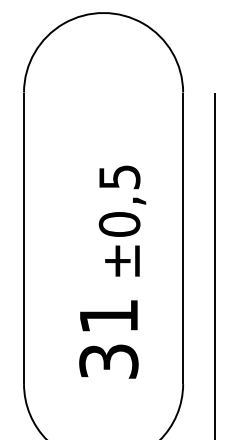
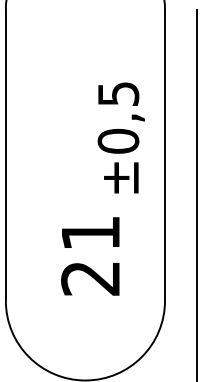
text: (122, 220) -> (121, 137), moved
text: (108, 361) -> (90, 278), 31 -> 21

